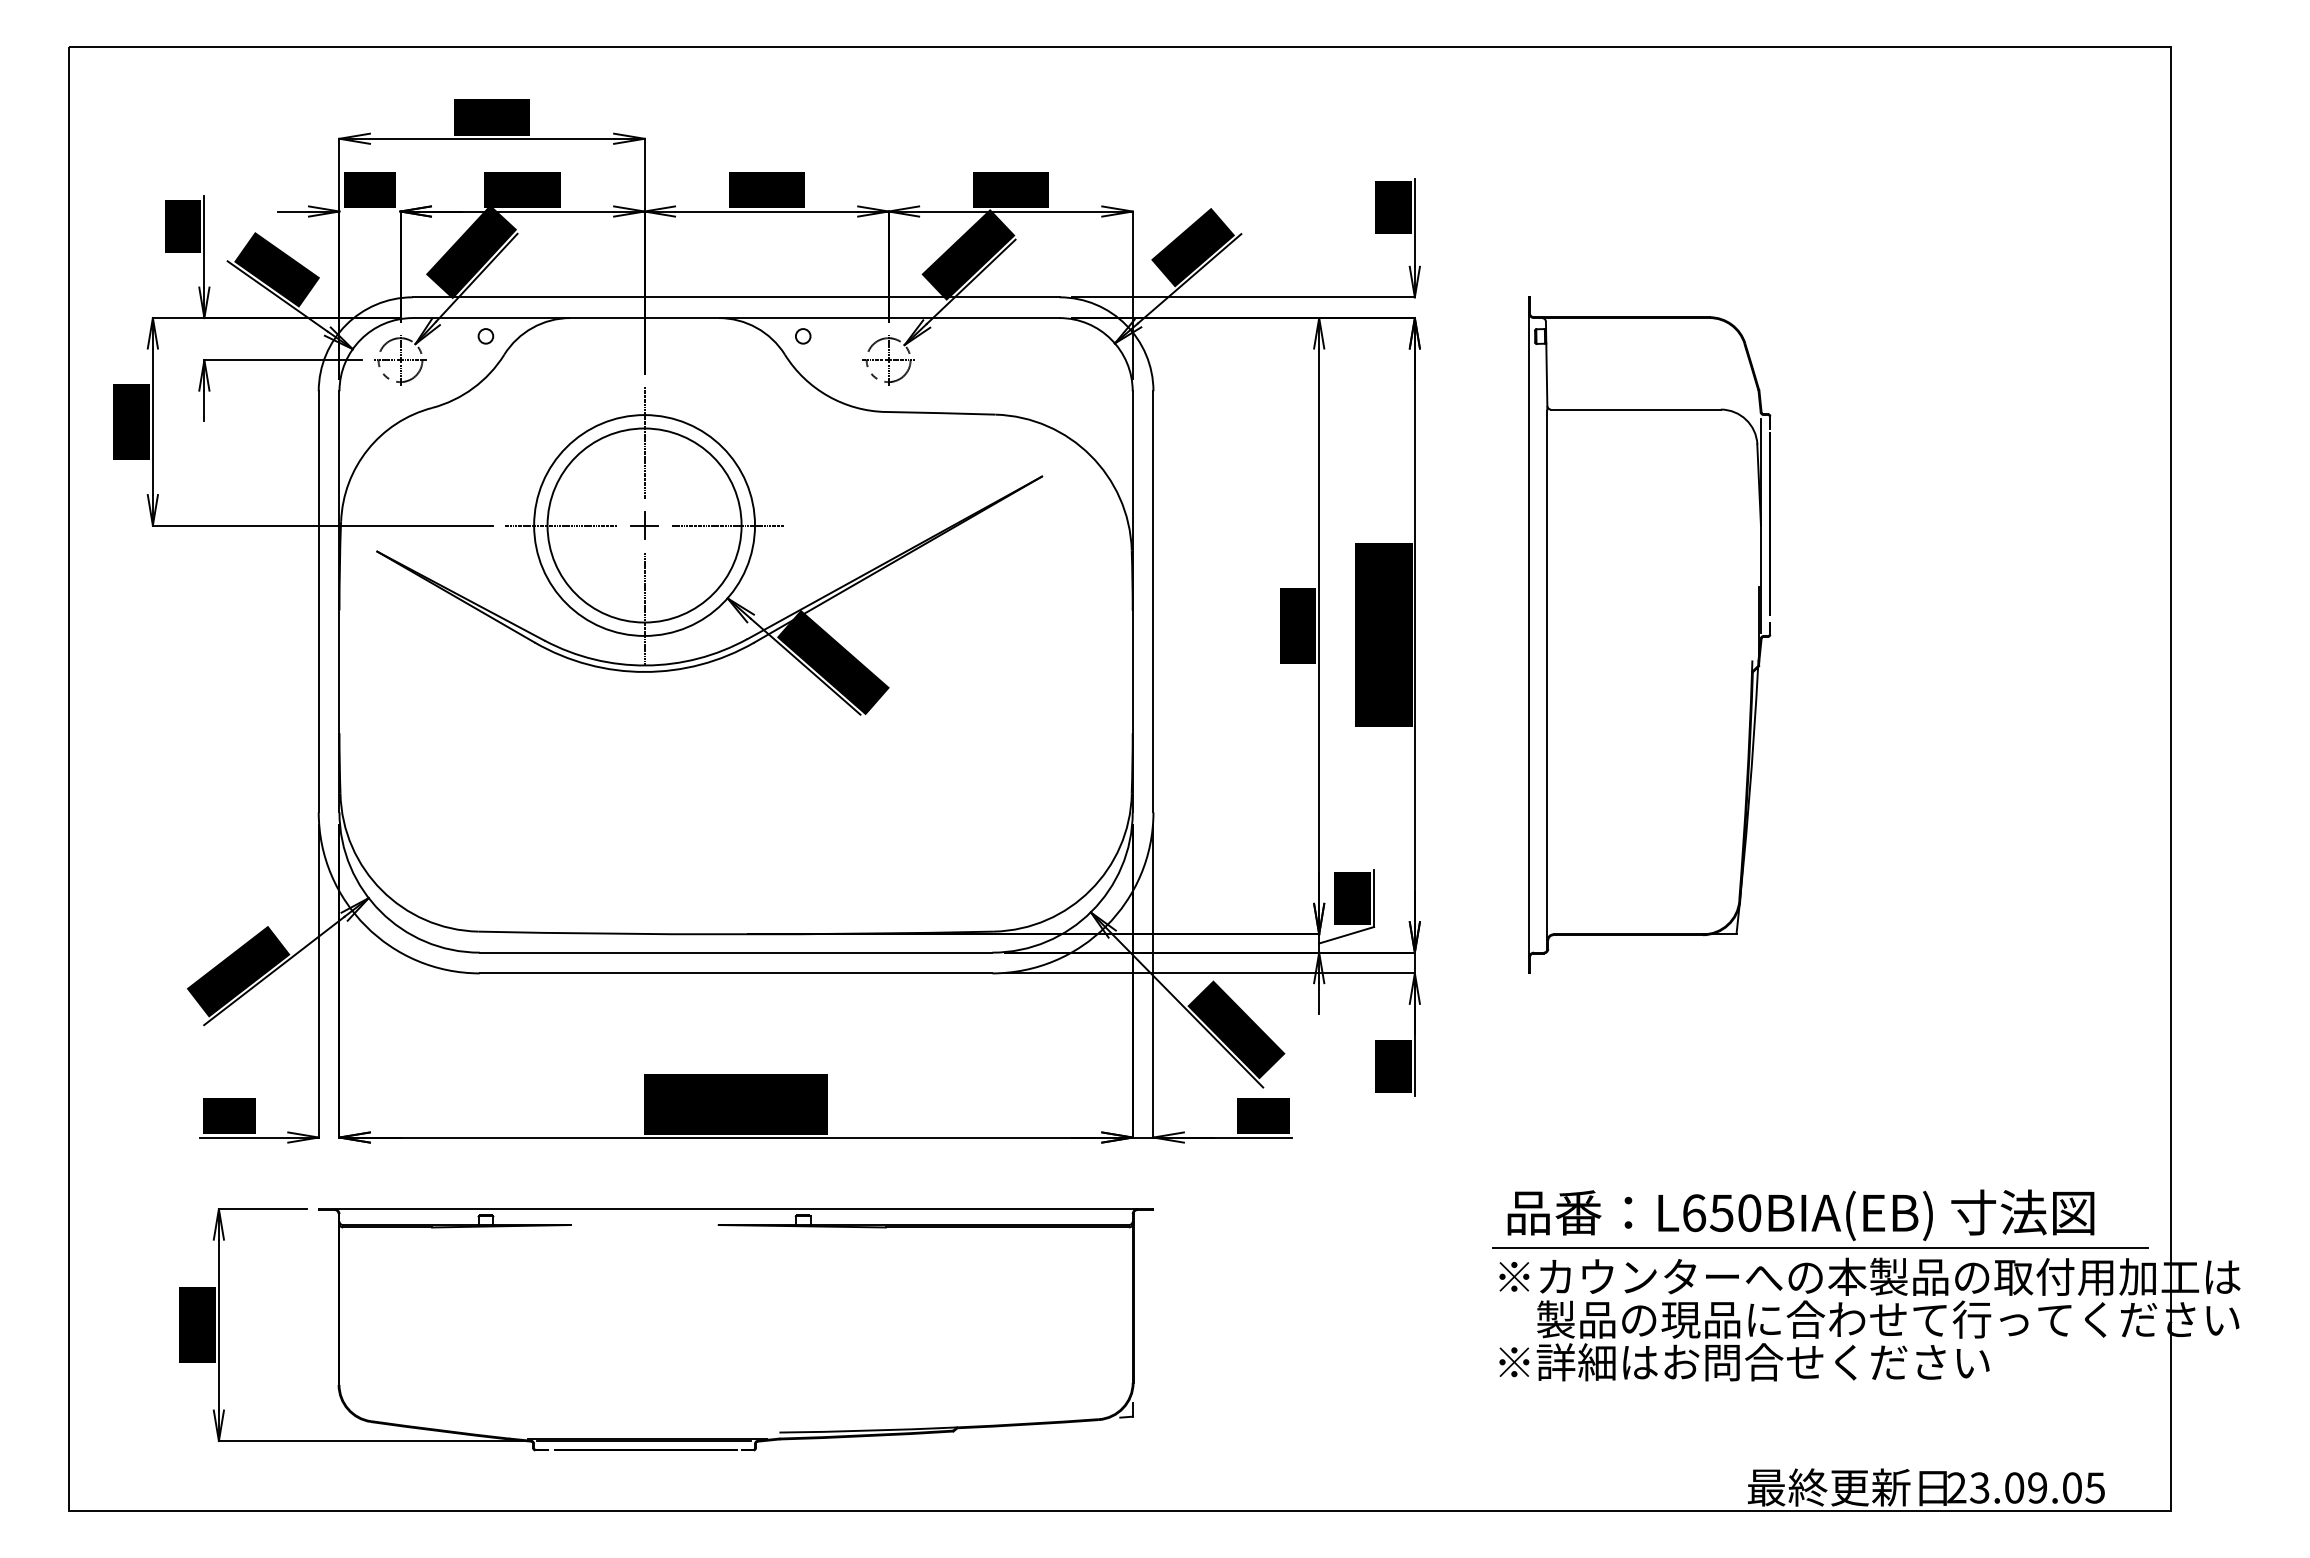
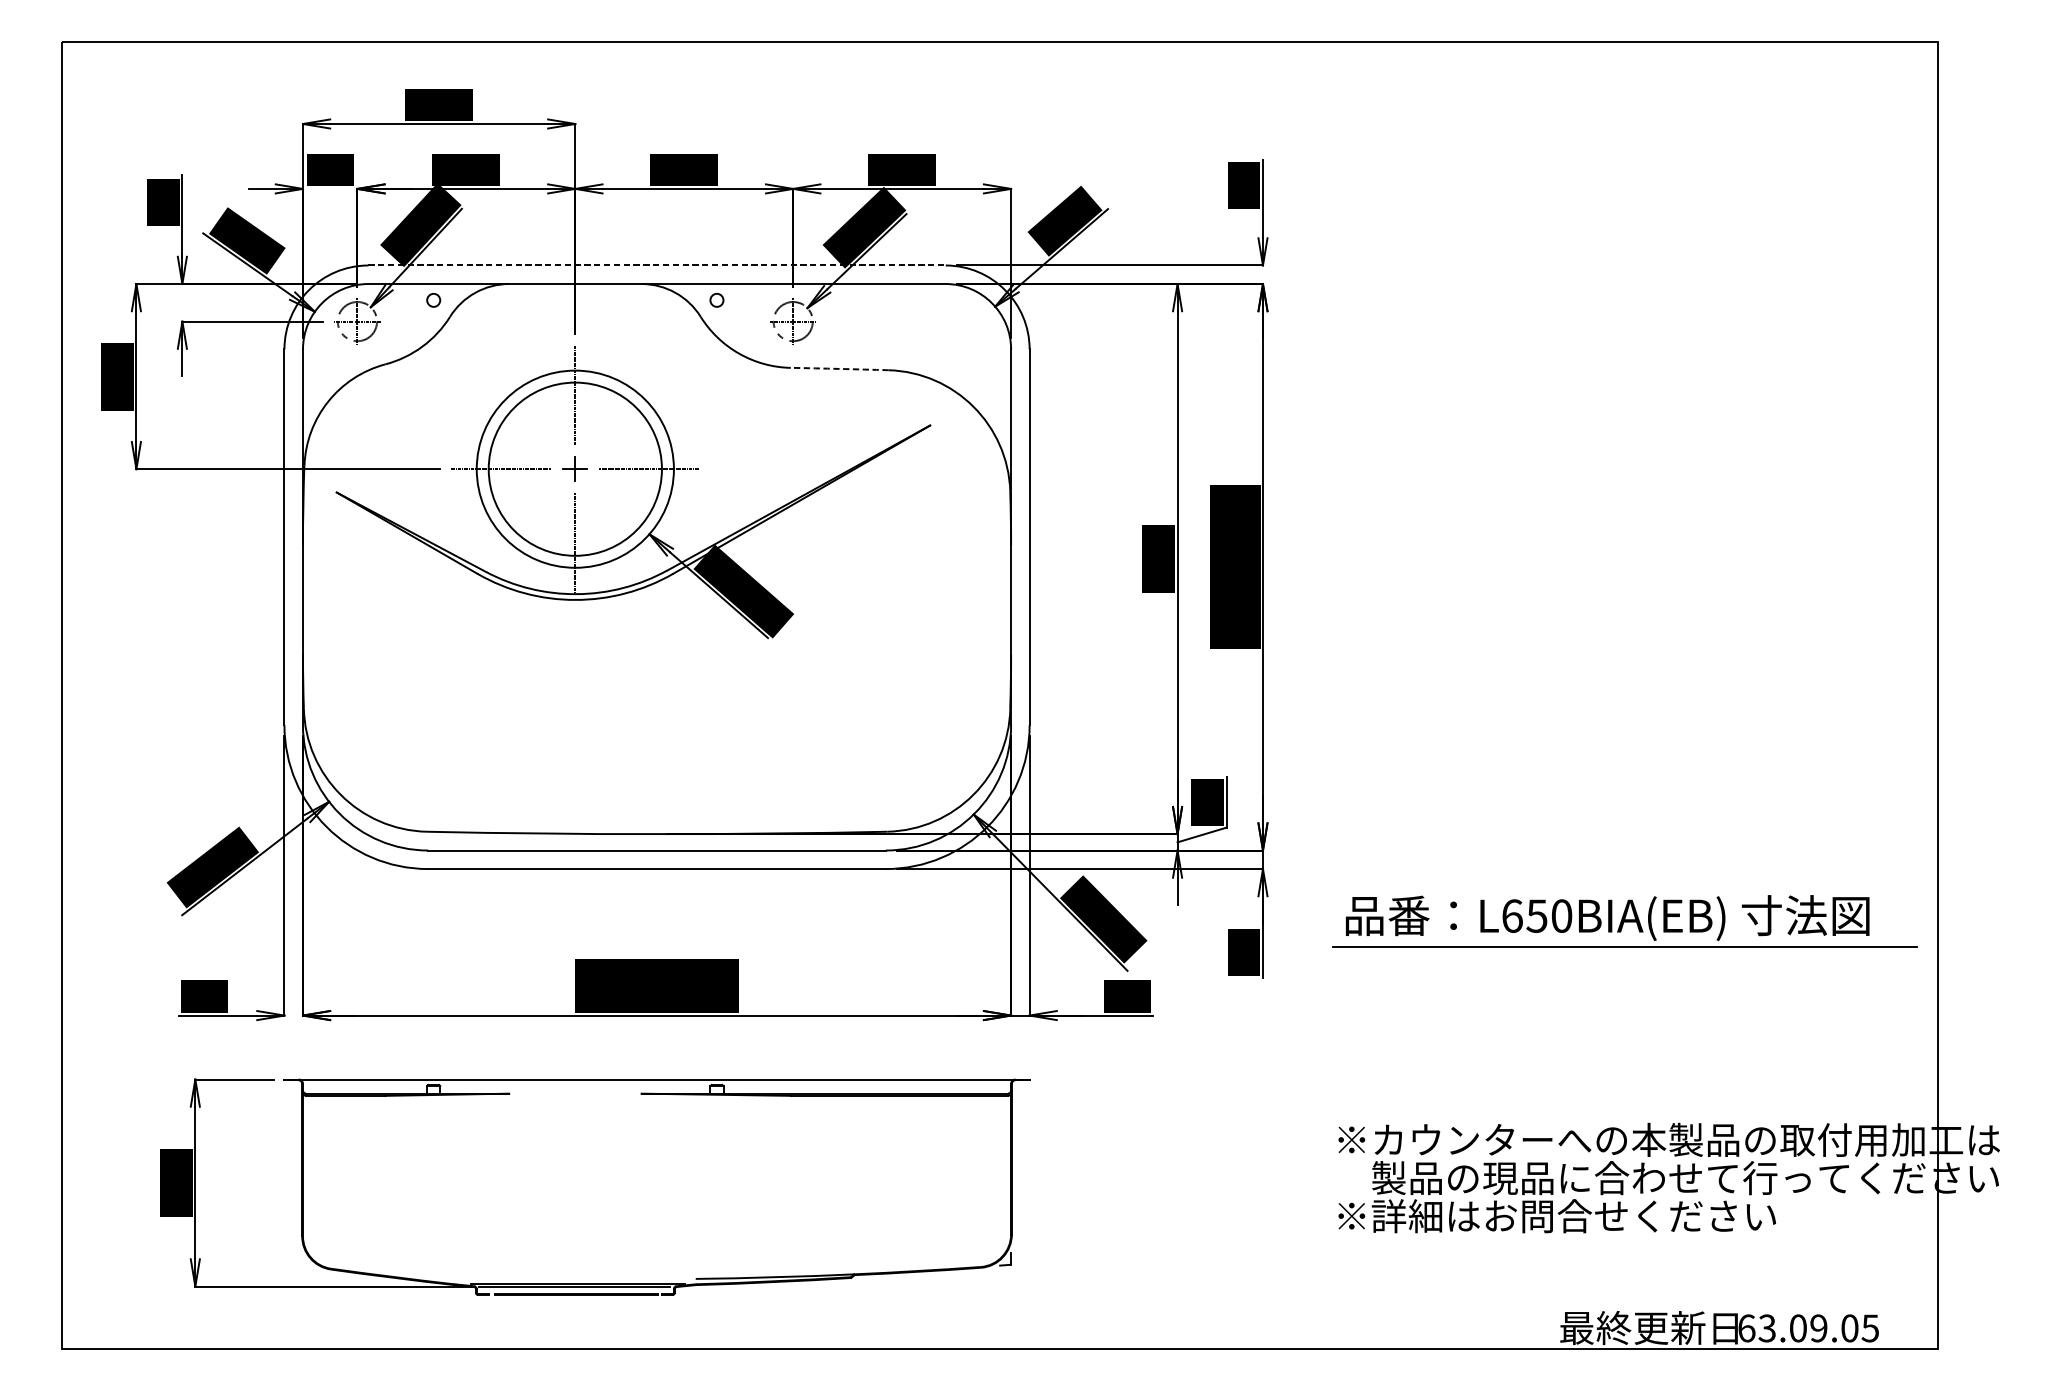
line: (736, 297) -> (657, 265), solid -> dashed
arc: (940, 413) -> (839, 369), solid -> dashed
part: (1649, 634) -> (1472, 566), removed
part: (1820, 1218) -> (1625, 920), moved
text: (1956, 1487) -> (1746, 1327), 23.09.05 -> 63.09.05

